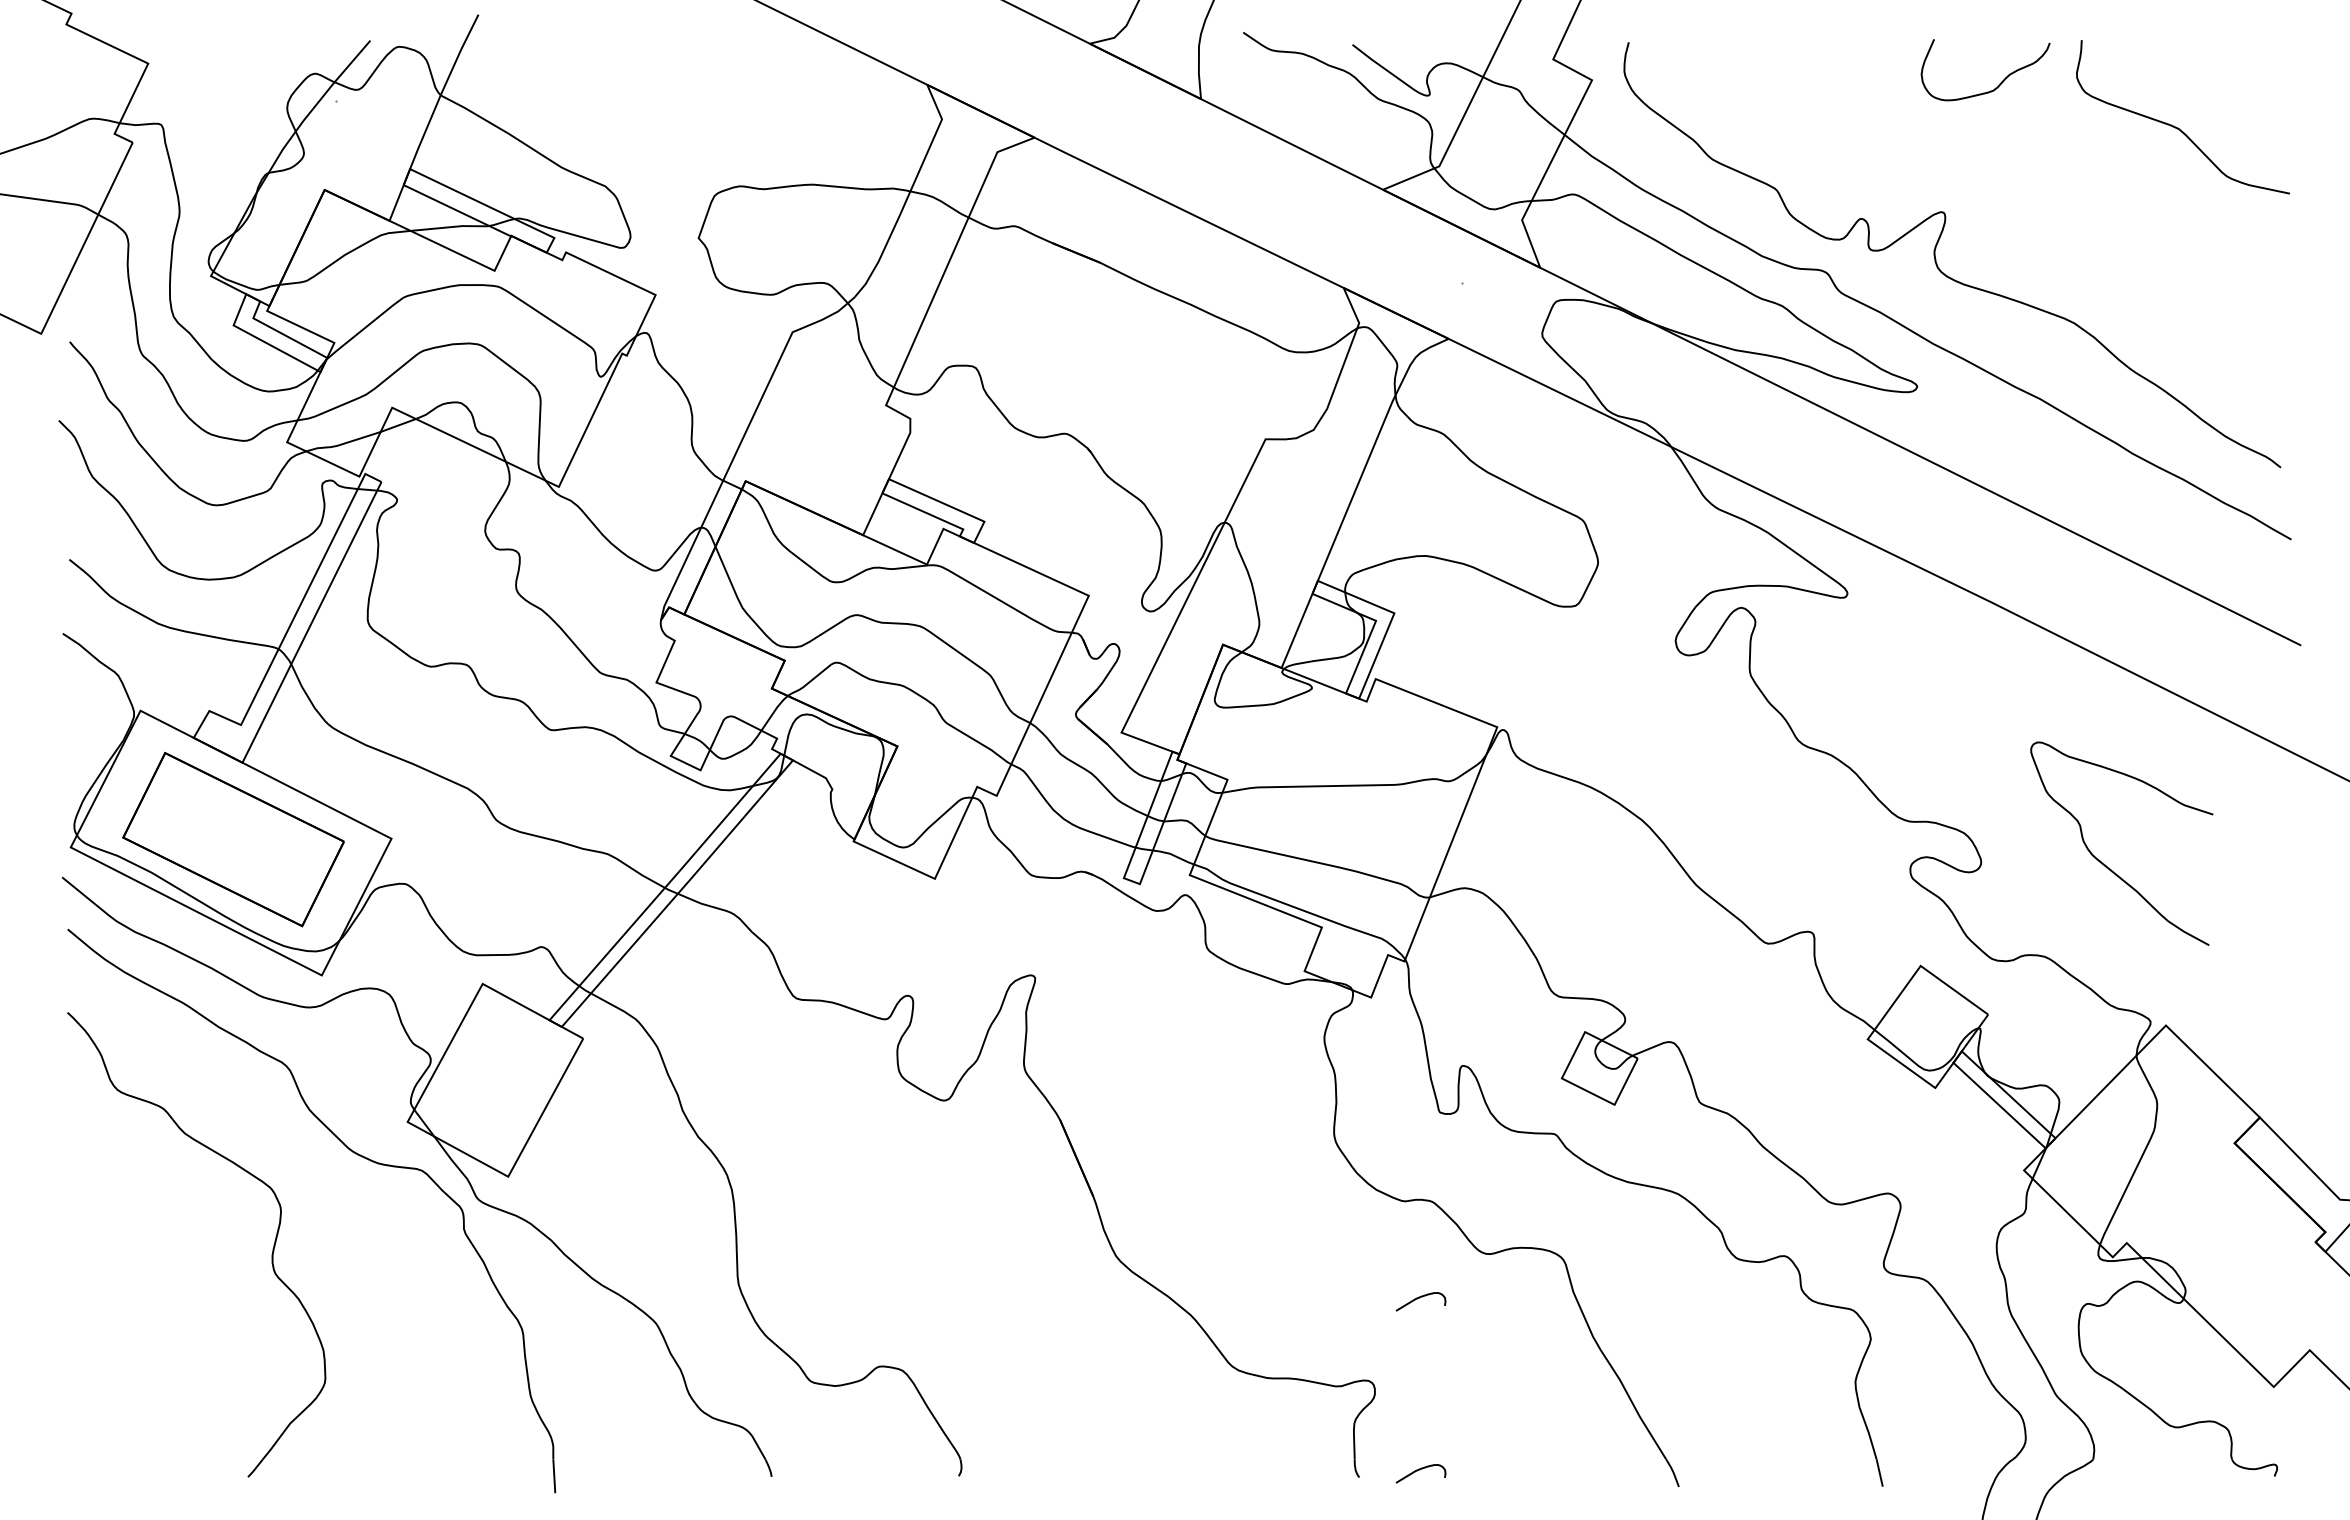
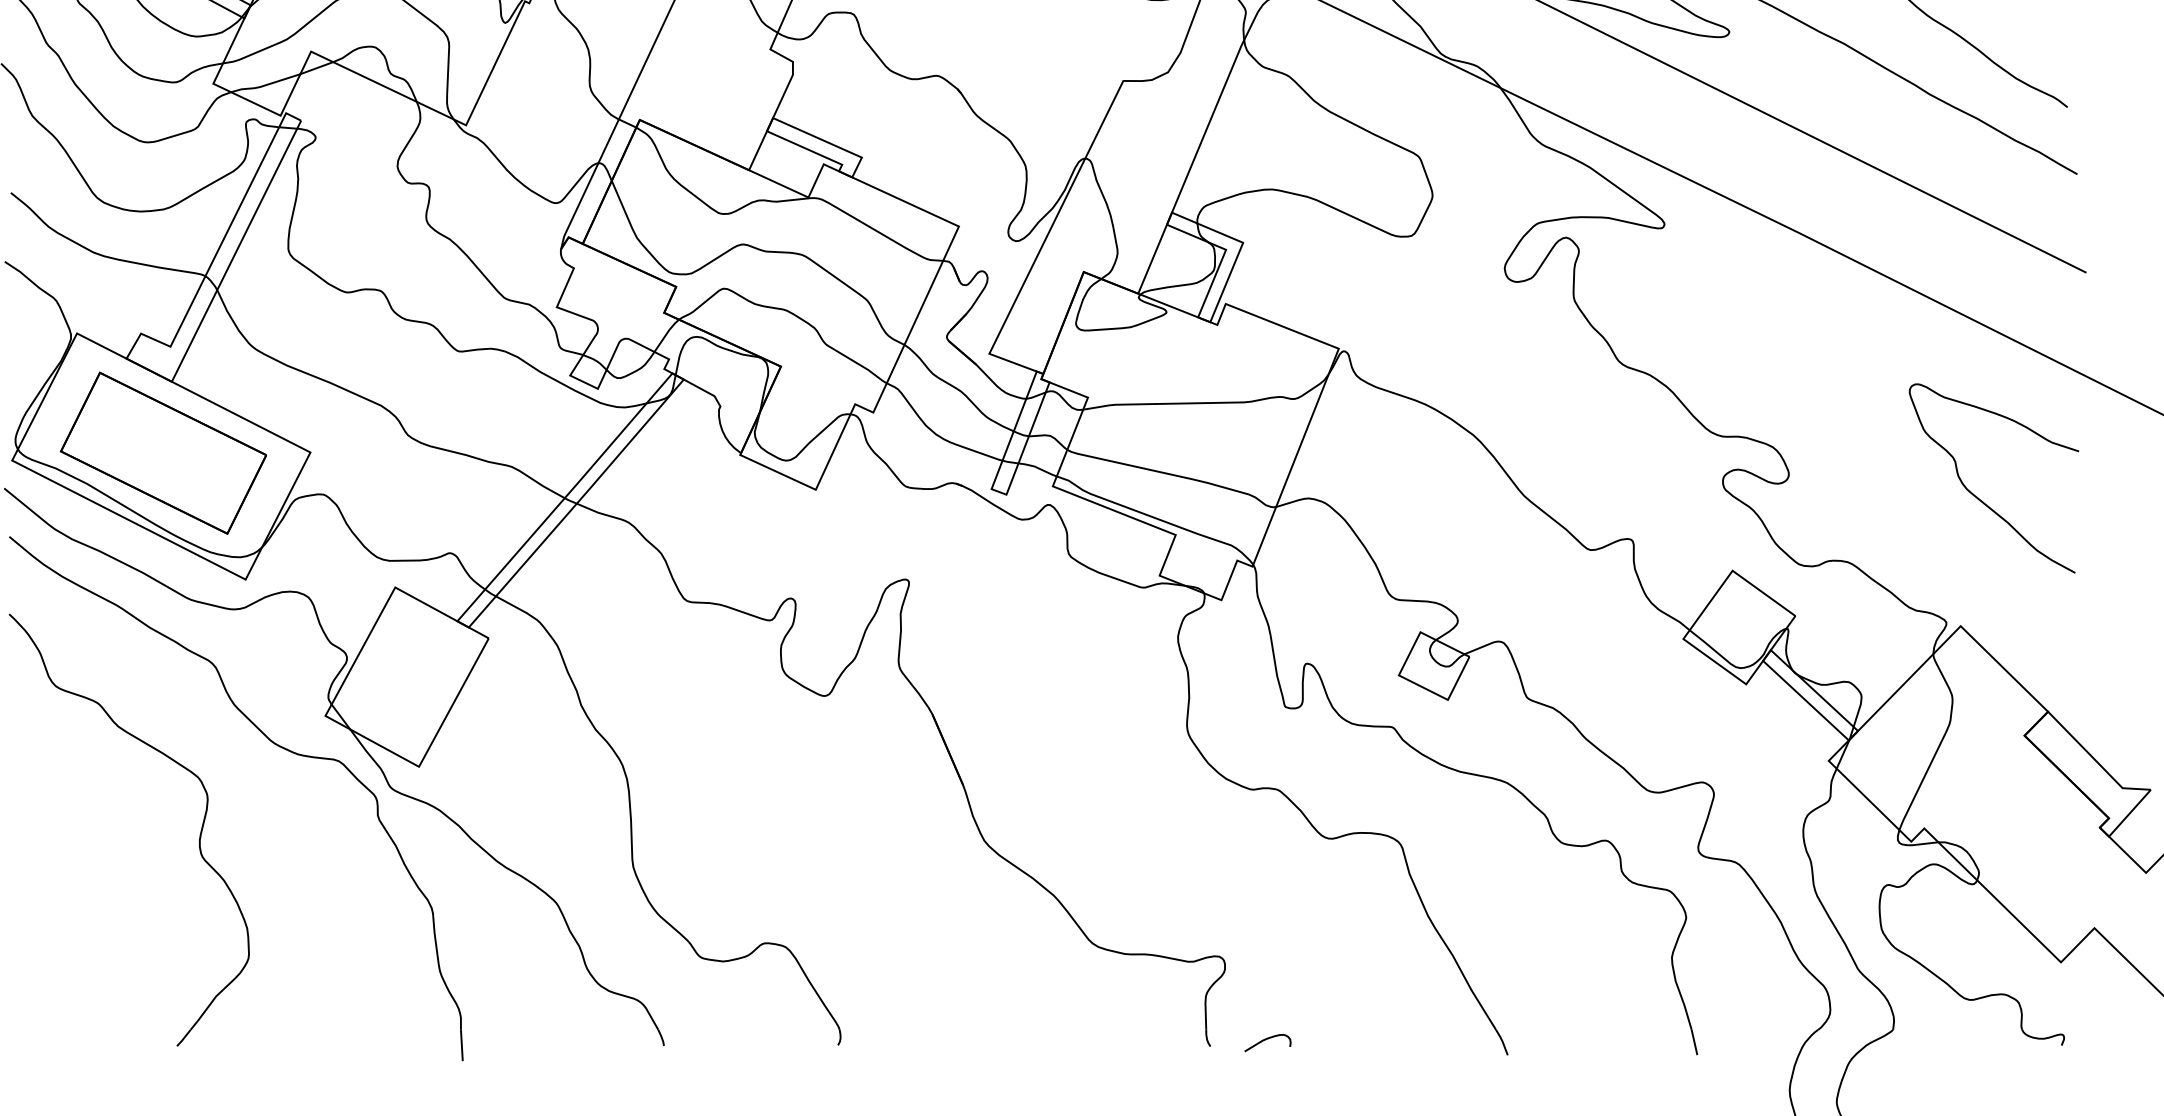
curve: (2105, 864) -> (1978, 497), moved
curve: (1419, 1298) -> (1266, 880), removed

